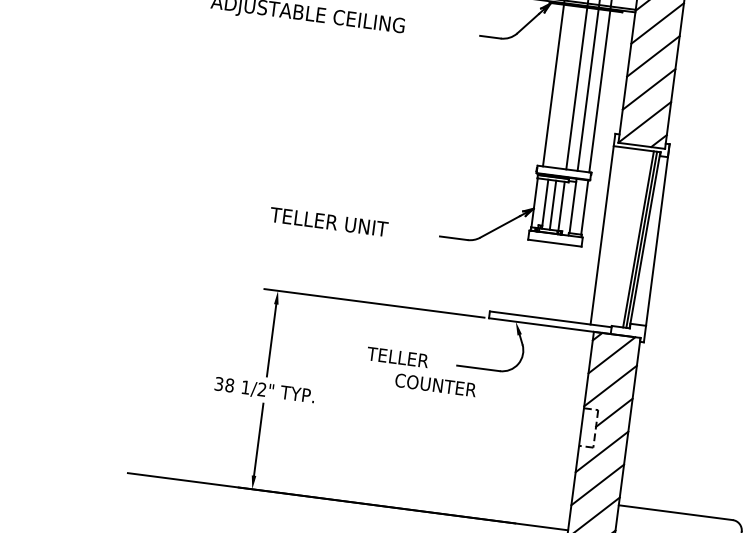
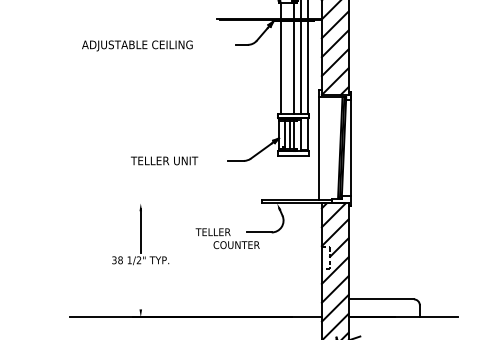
line: (375, 303) -> (196, 203), removed
line: (257, 442) -> (140, 290), removed

